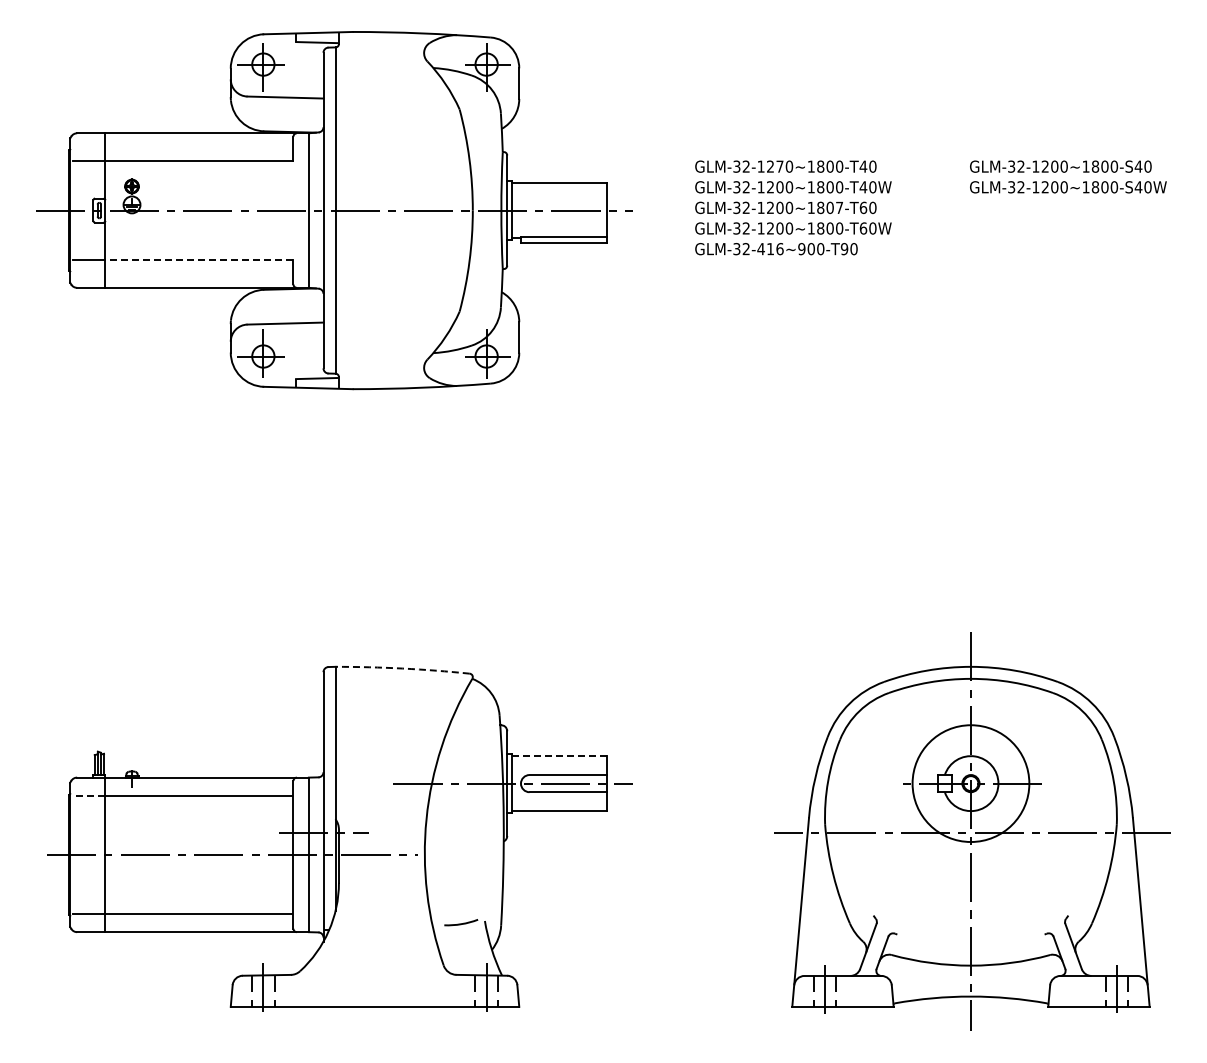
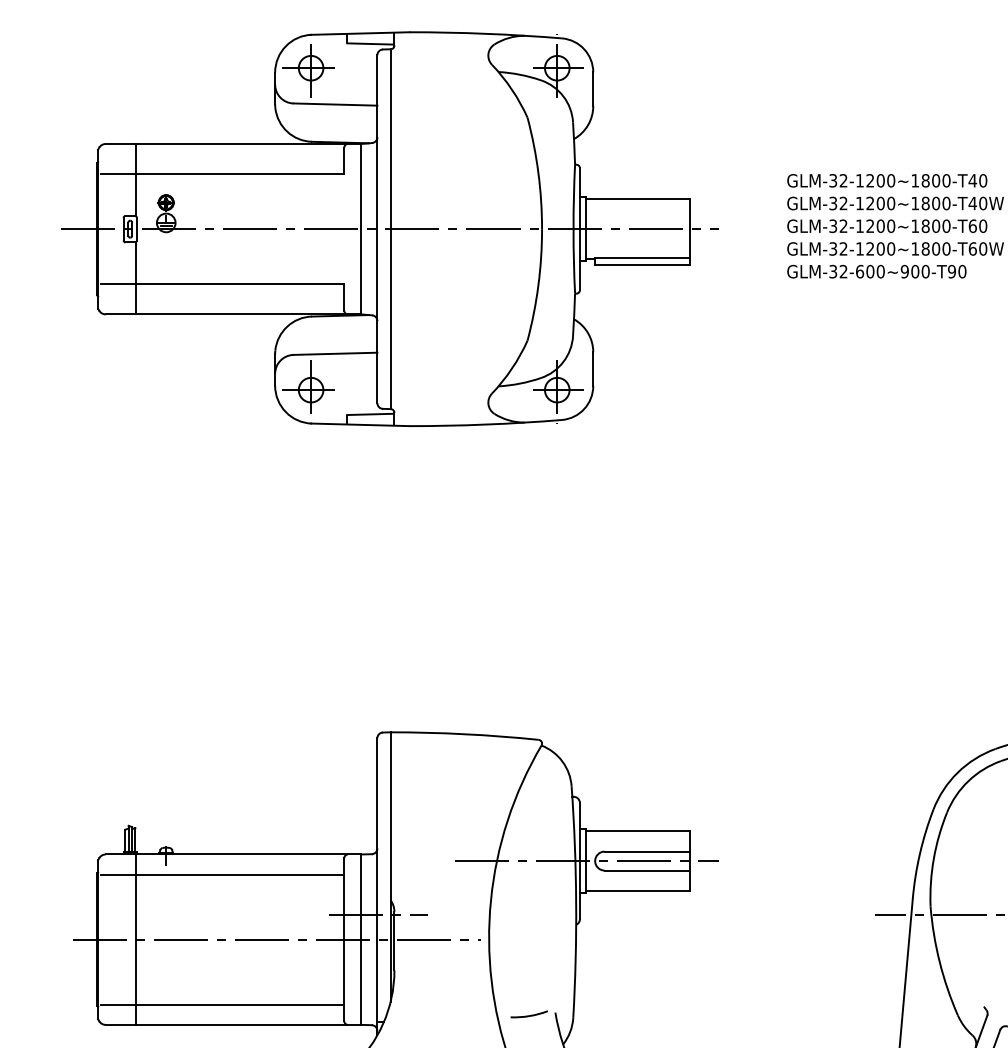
text: (779, 166) -> (880, 180), GLM-32-1270~1800-T40 -> GLM-32-1200~1800-T40
text: (839, 207) -> (946, 225), GLM-32-1200~1807-T60 -> GLM-32-1200~1800-T60
text: (770, 249) -> (870, 272), GLM-32-416~900-T90 -> GLM-32-600~900-T90
line: (198, 260) -> (239, 284), dashed -> solid
arc: (402, 668) -> (464, 734), dashed -> solid
line: (560, 756) -> (638, 831), dashed -> solid
line: (88, 795) -> (118, 874), dashed -> solid

